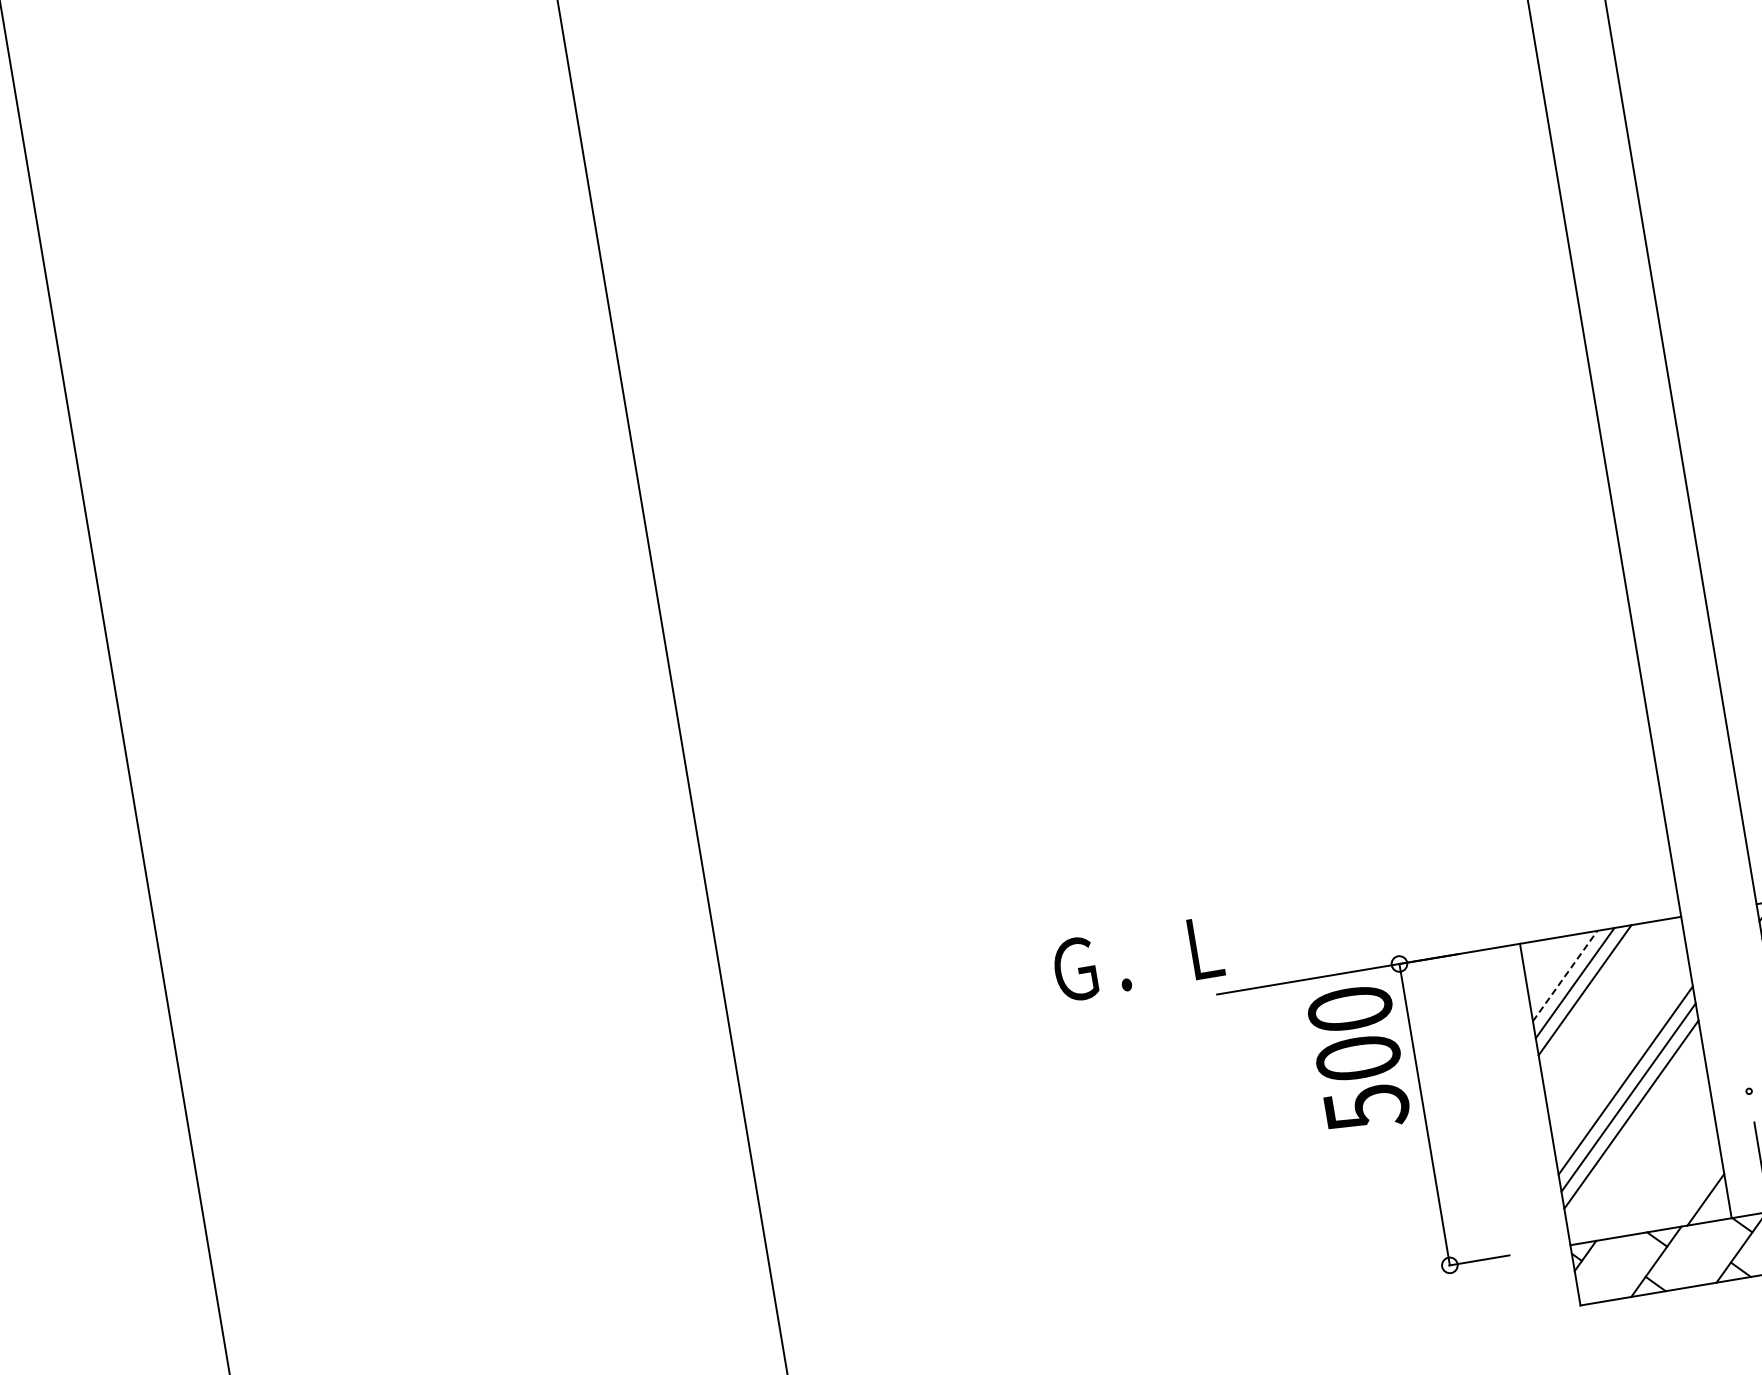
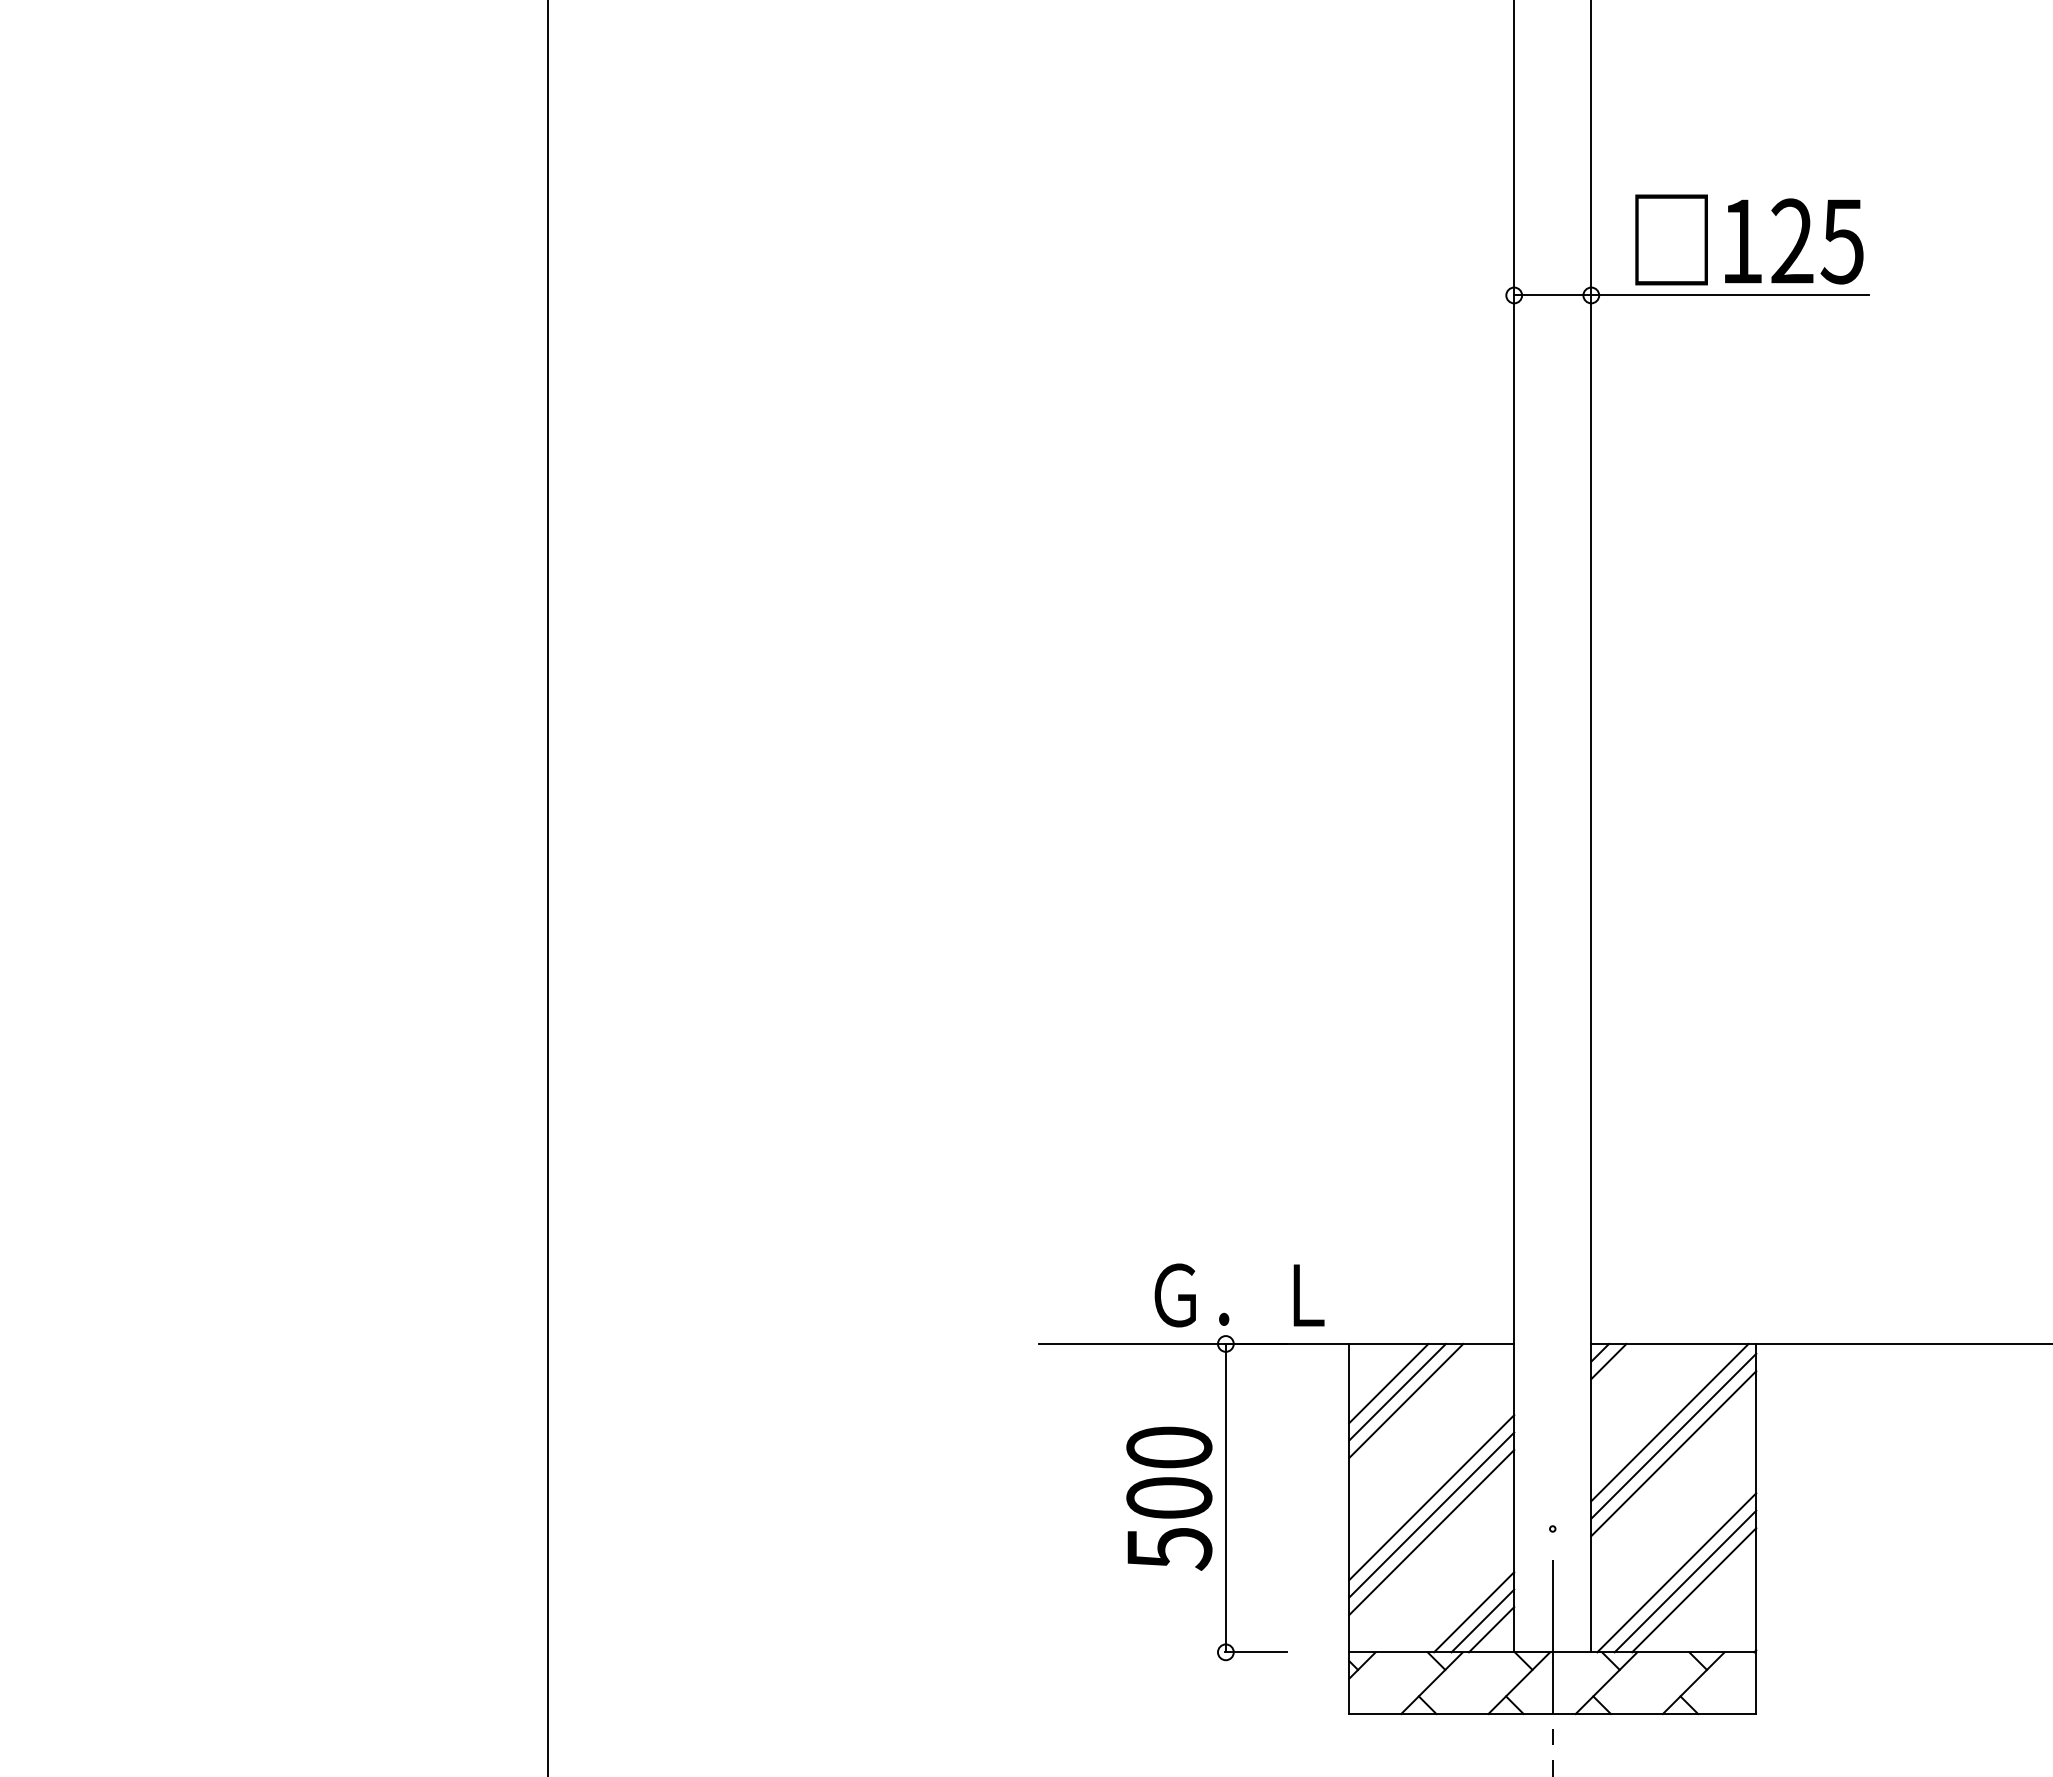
text: (1138, 959) -> (1239, 1295), moved
line: (1565, 975) -> (1389, 1383), dashed -> solid
text: (1358, 1058) -> (1169, 1498), moved
line: (1686, 1185) -> (1474, 1612), added
line: (1695, 1192) -> (1482, 1620), added

